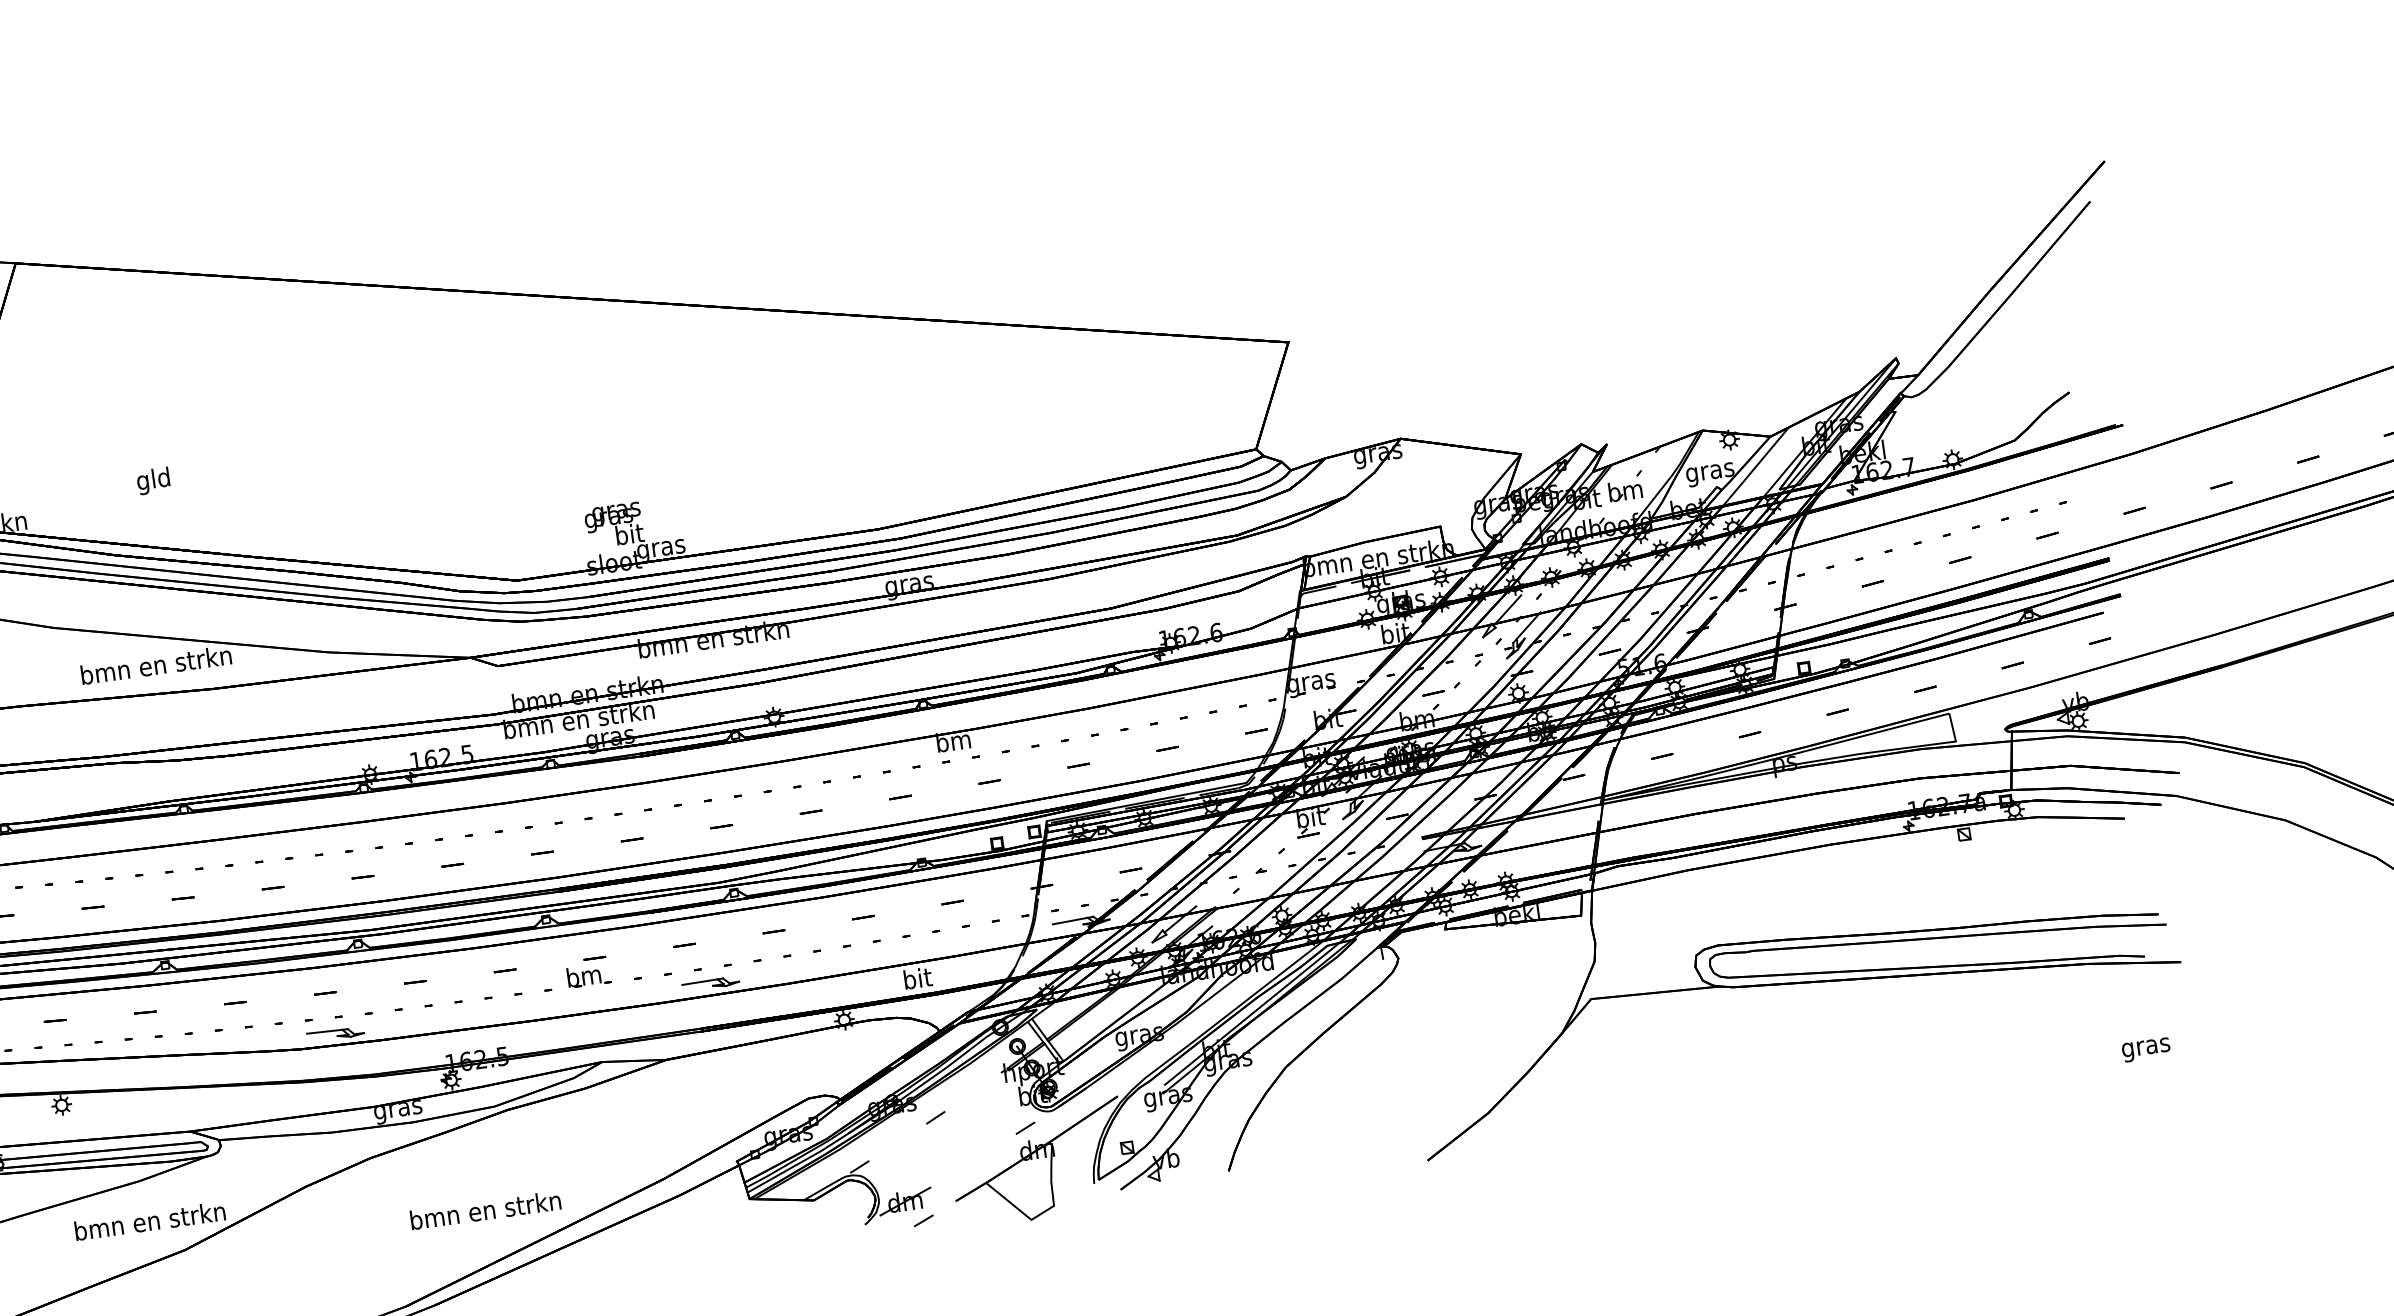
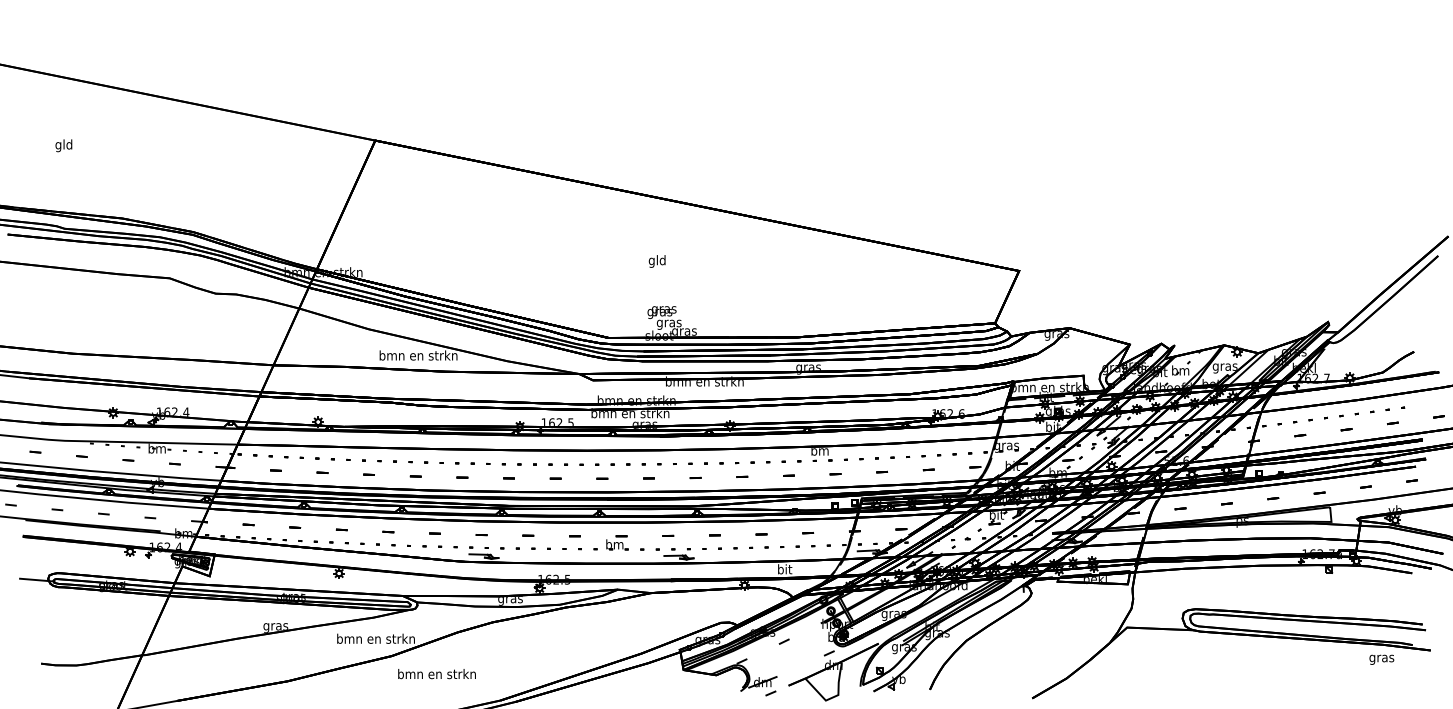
text: (152, 481) -> (656, 261), moved
text: (628, 536) -> (668, 323), bit -> gras
text: (2145, 1049) -> (1381, 659), moved
text: (484, 1211) -> (436, 674), moved

